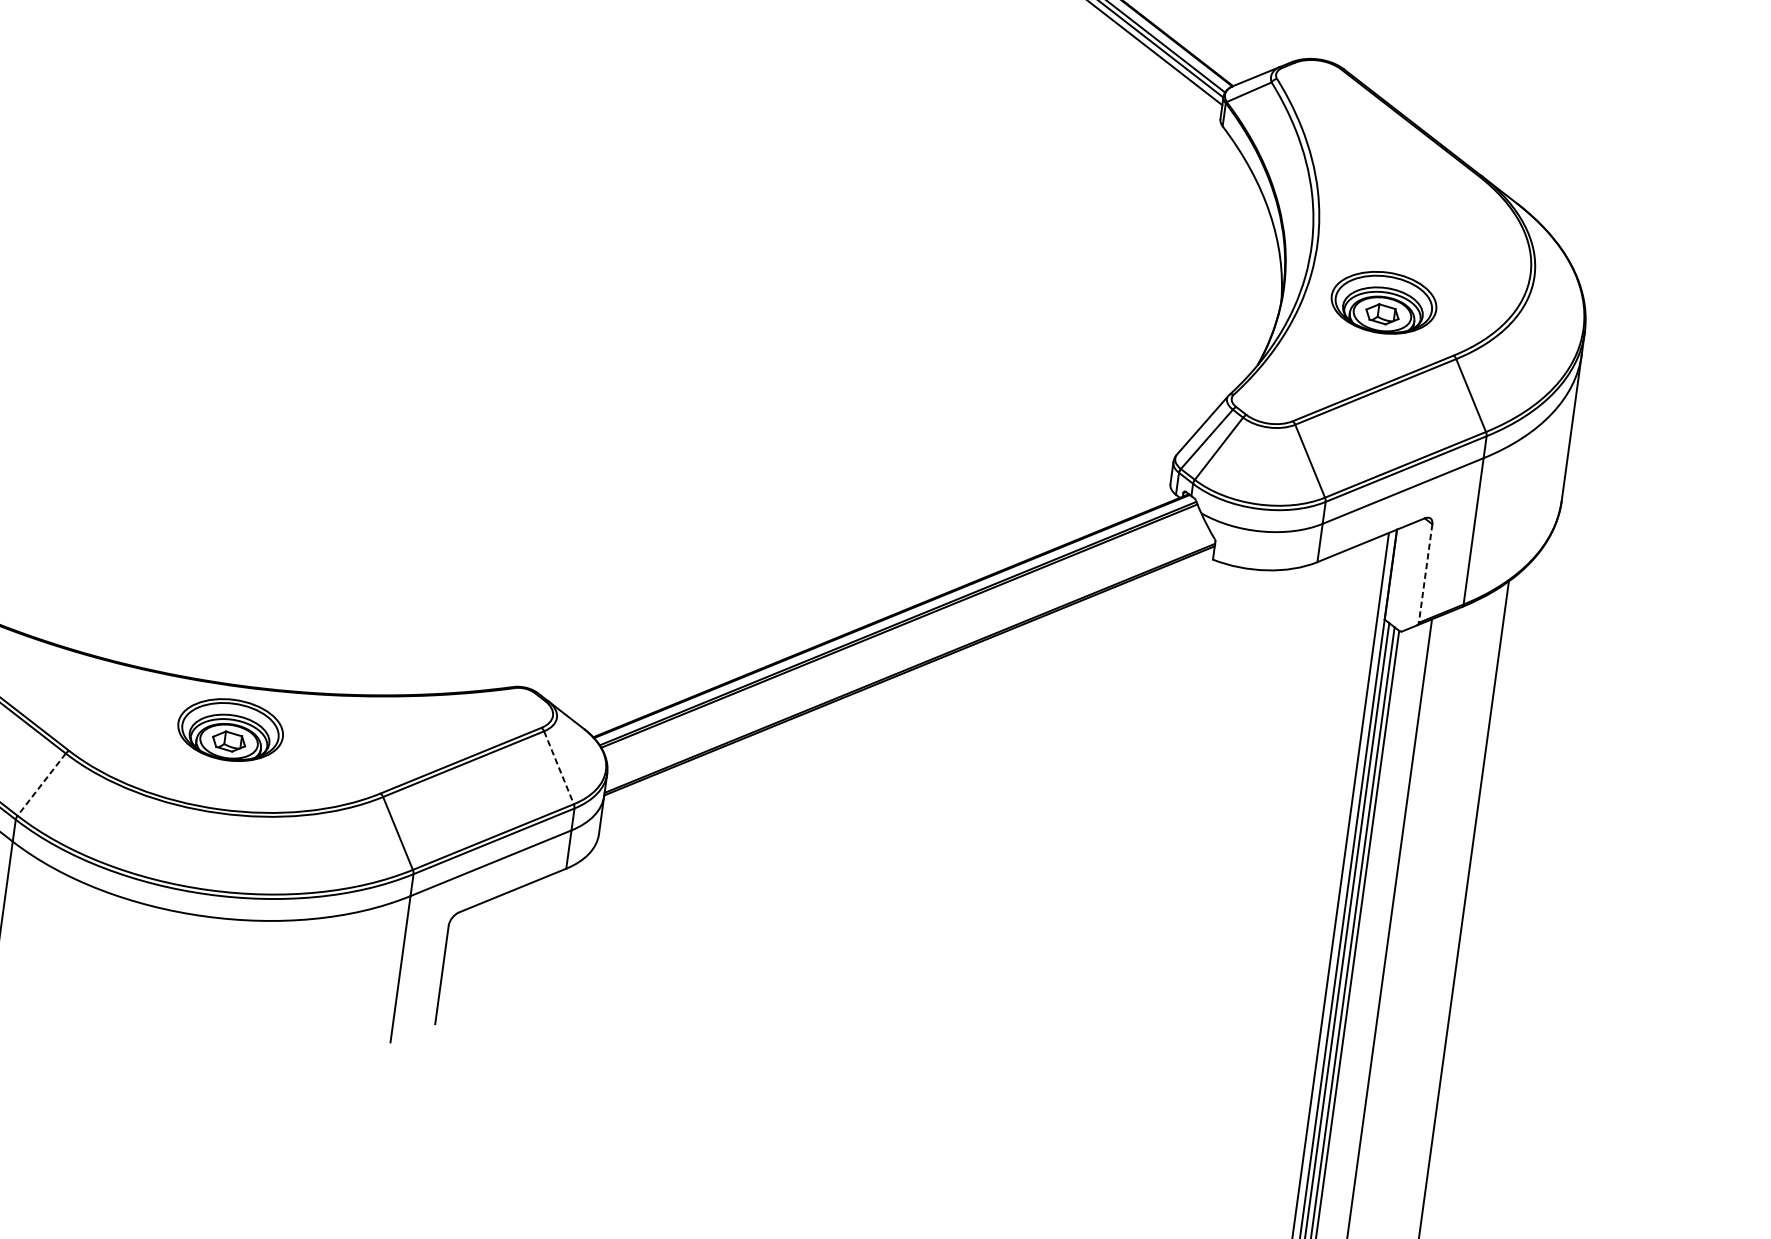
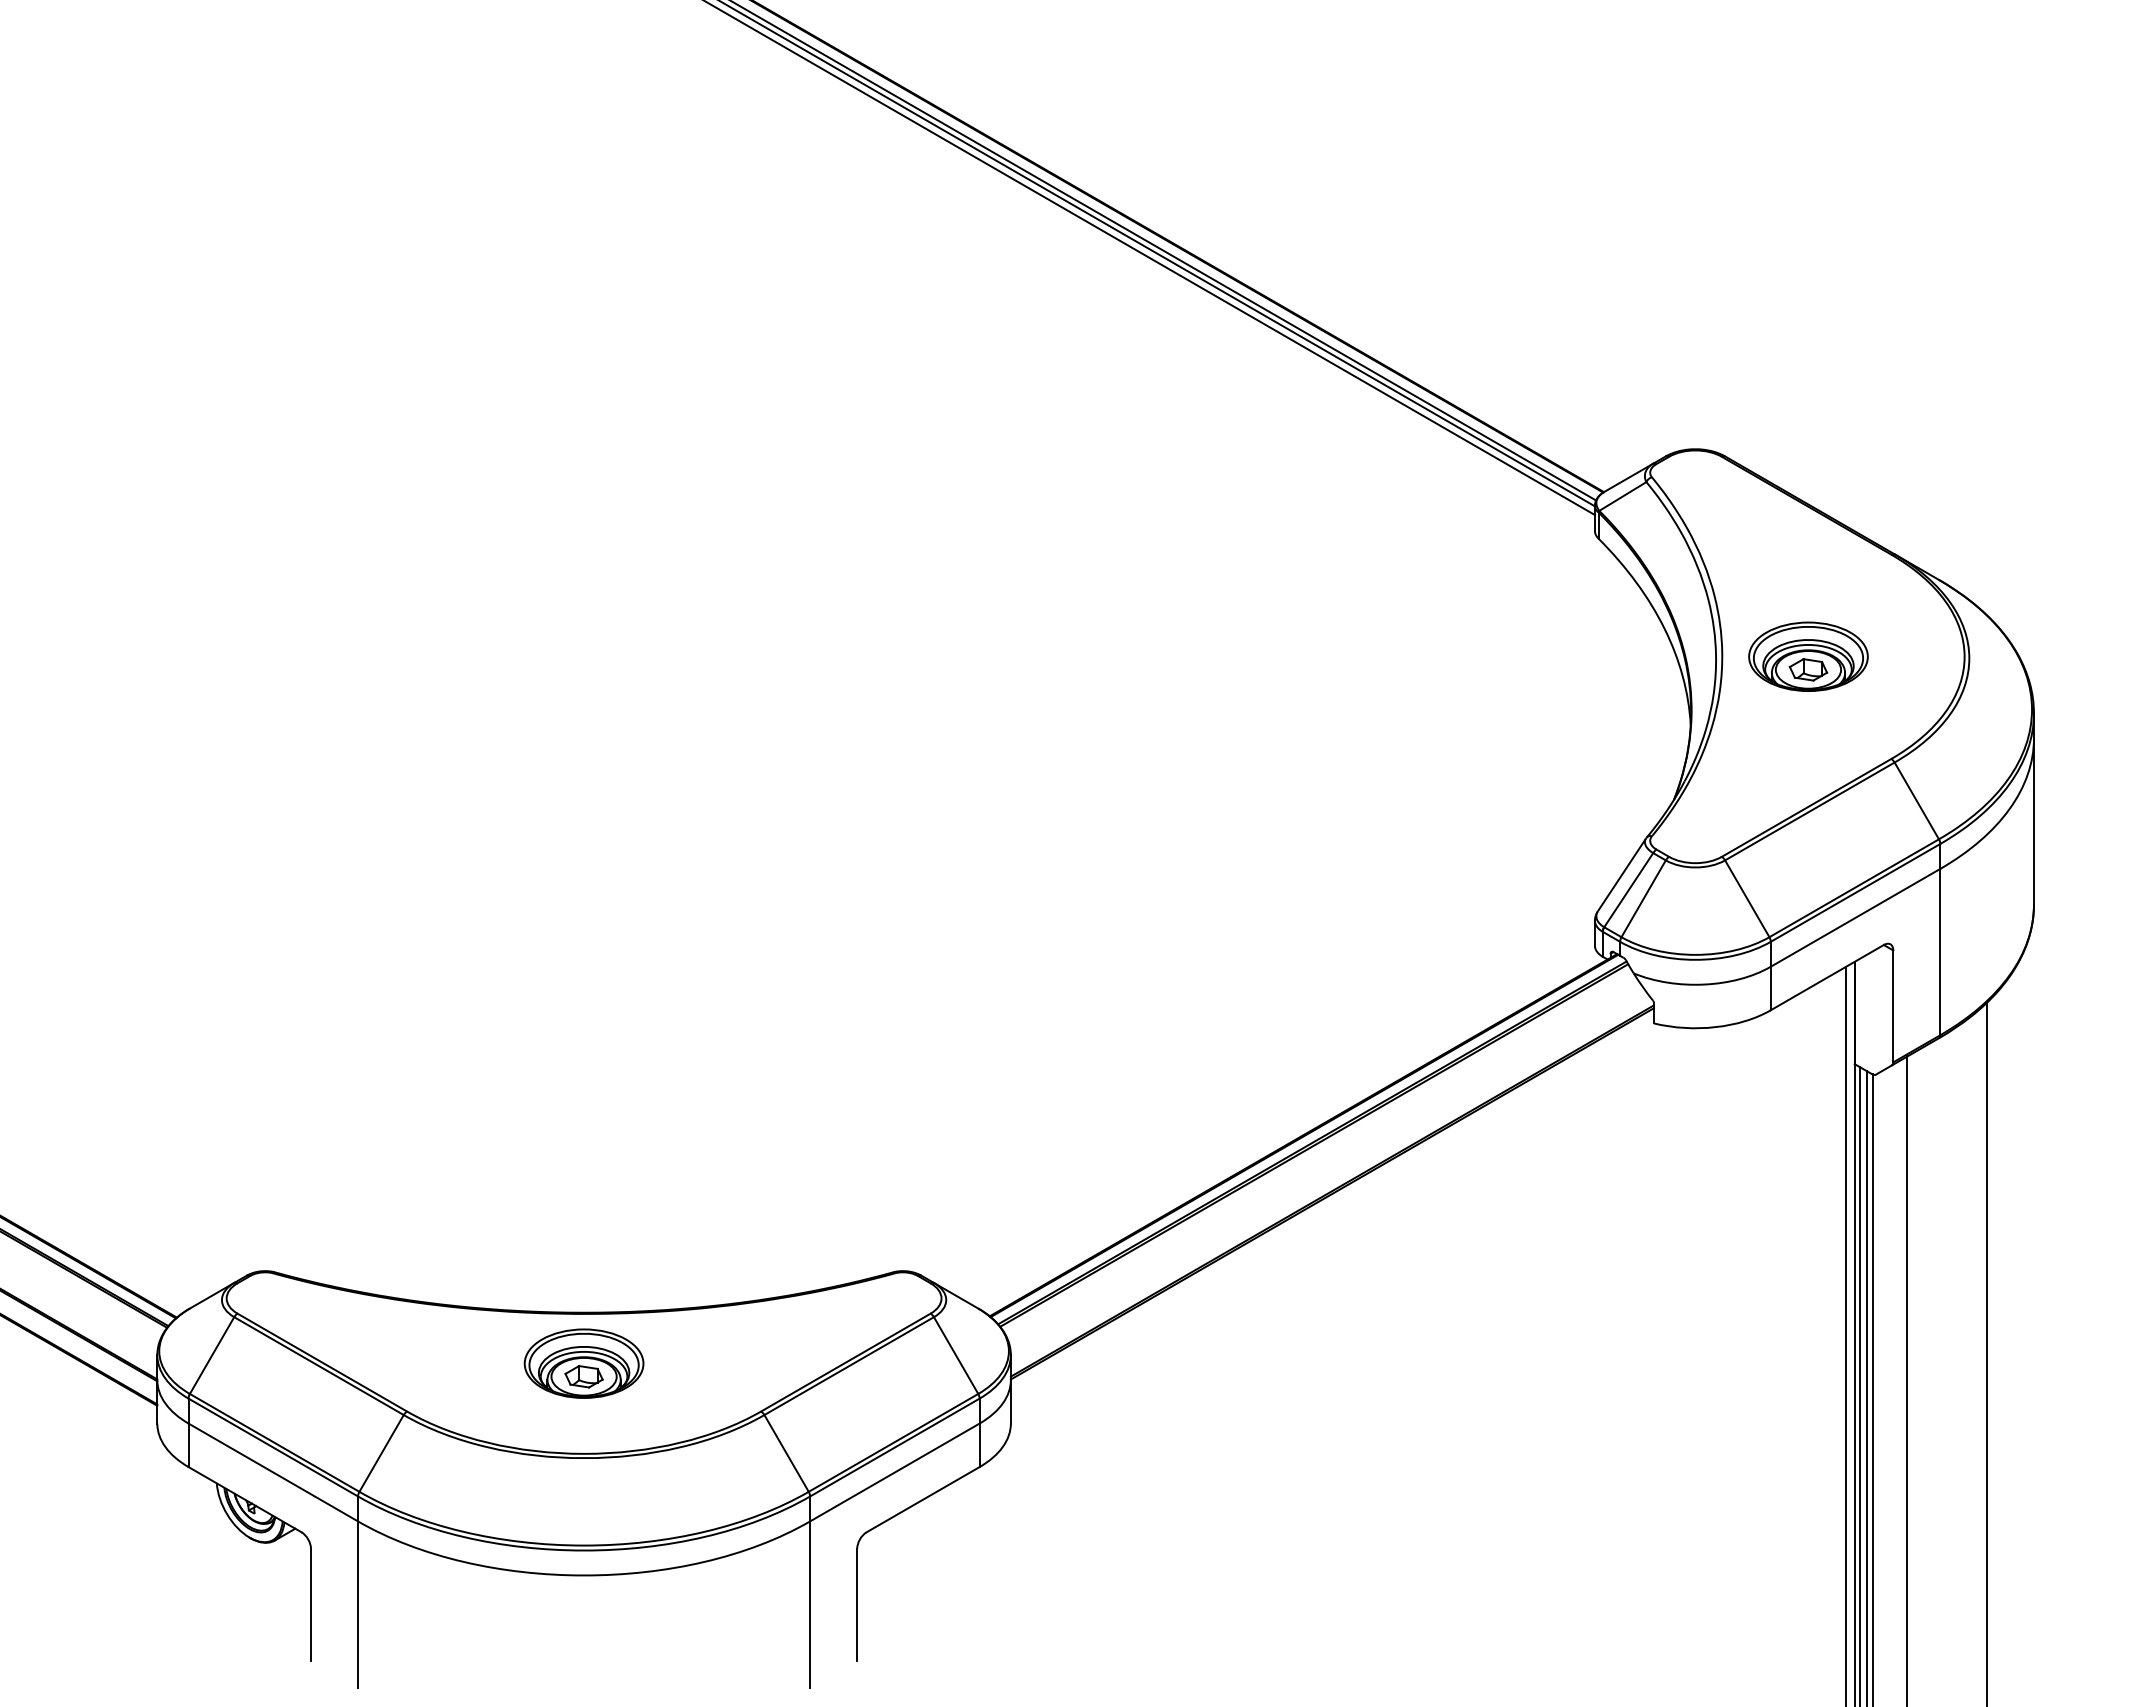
part: (1384, 302) -> (1808, 656), moved
line: (1425, 573) -> (1893, 1006), dashed -> solid
line: (559, 767) -> (956, 1355), dashed -> solid
line: (41, 784) -> (381, 1453), dashed -> solid

